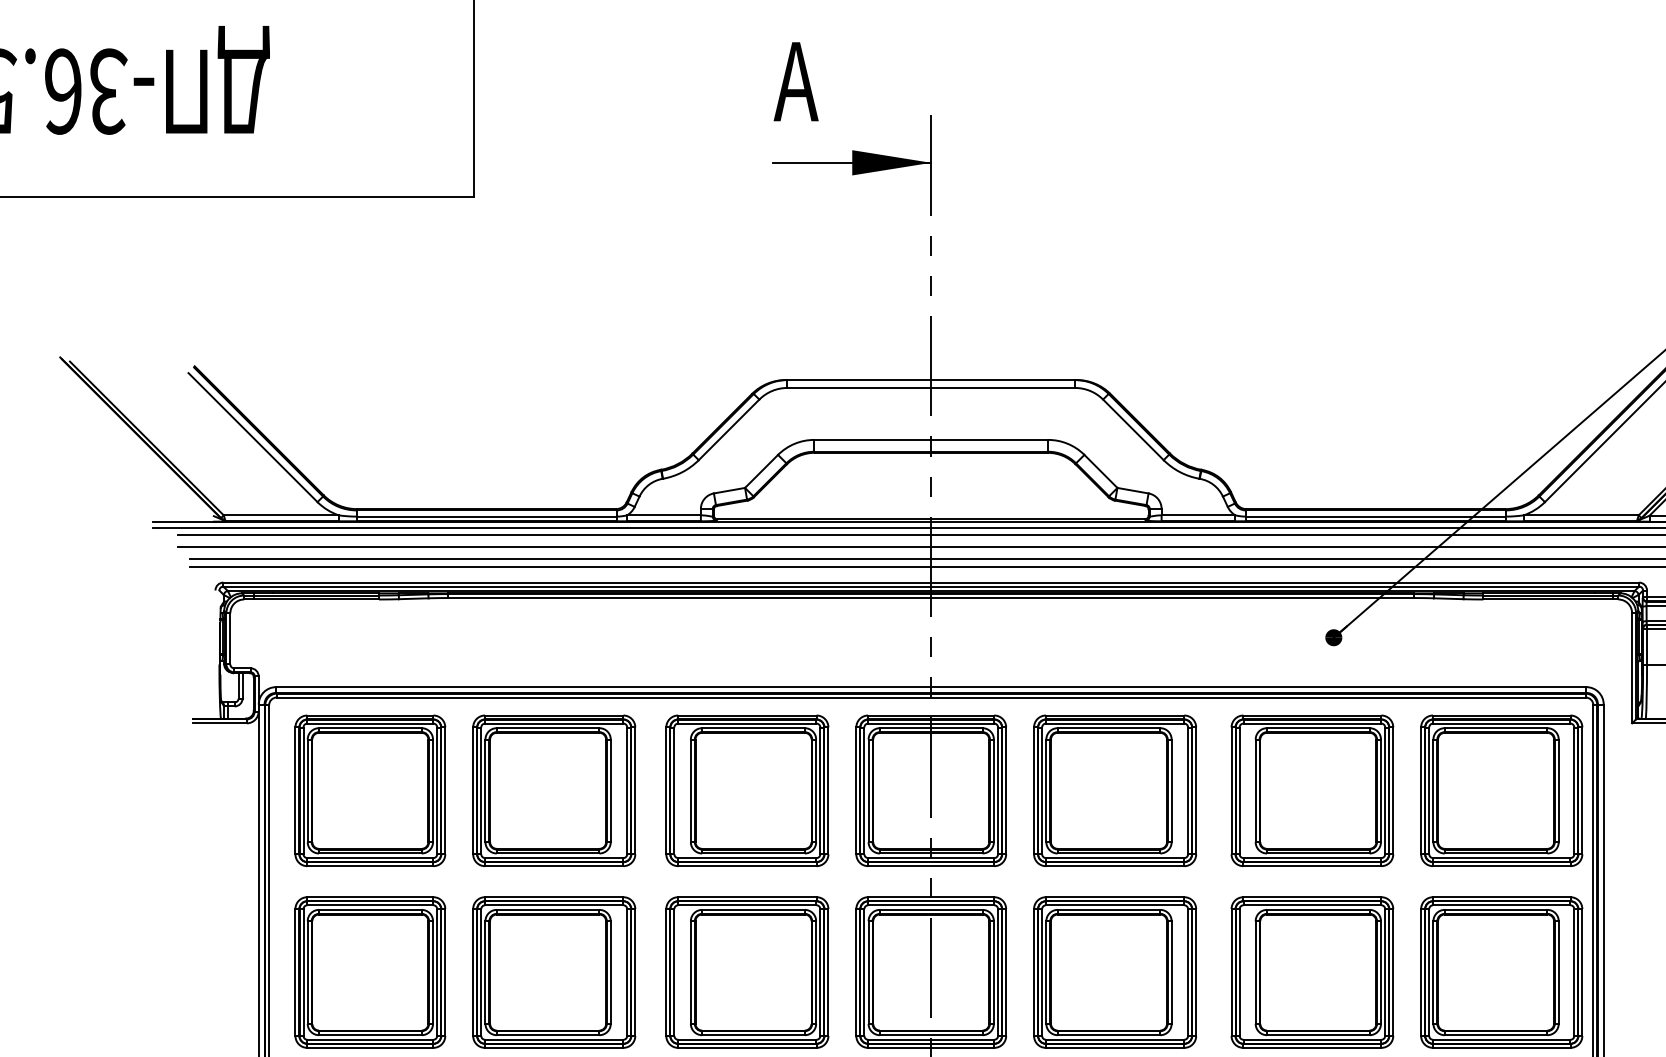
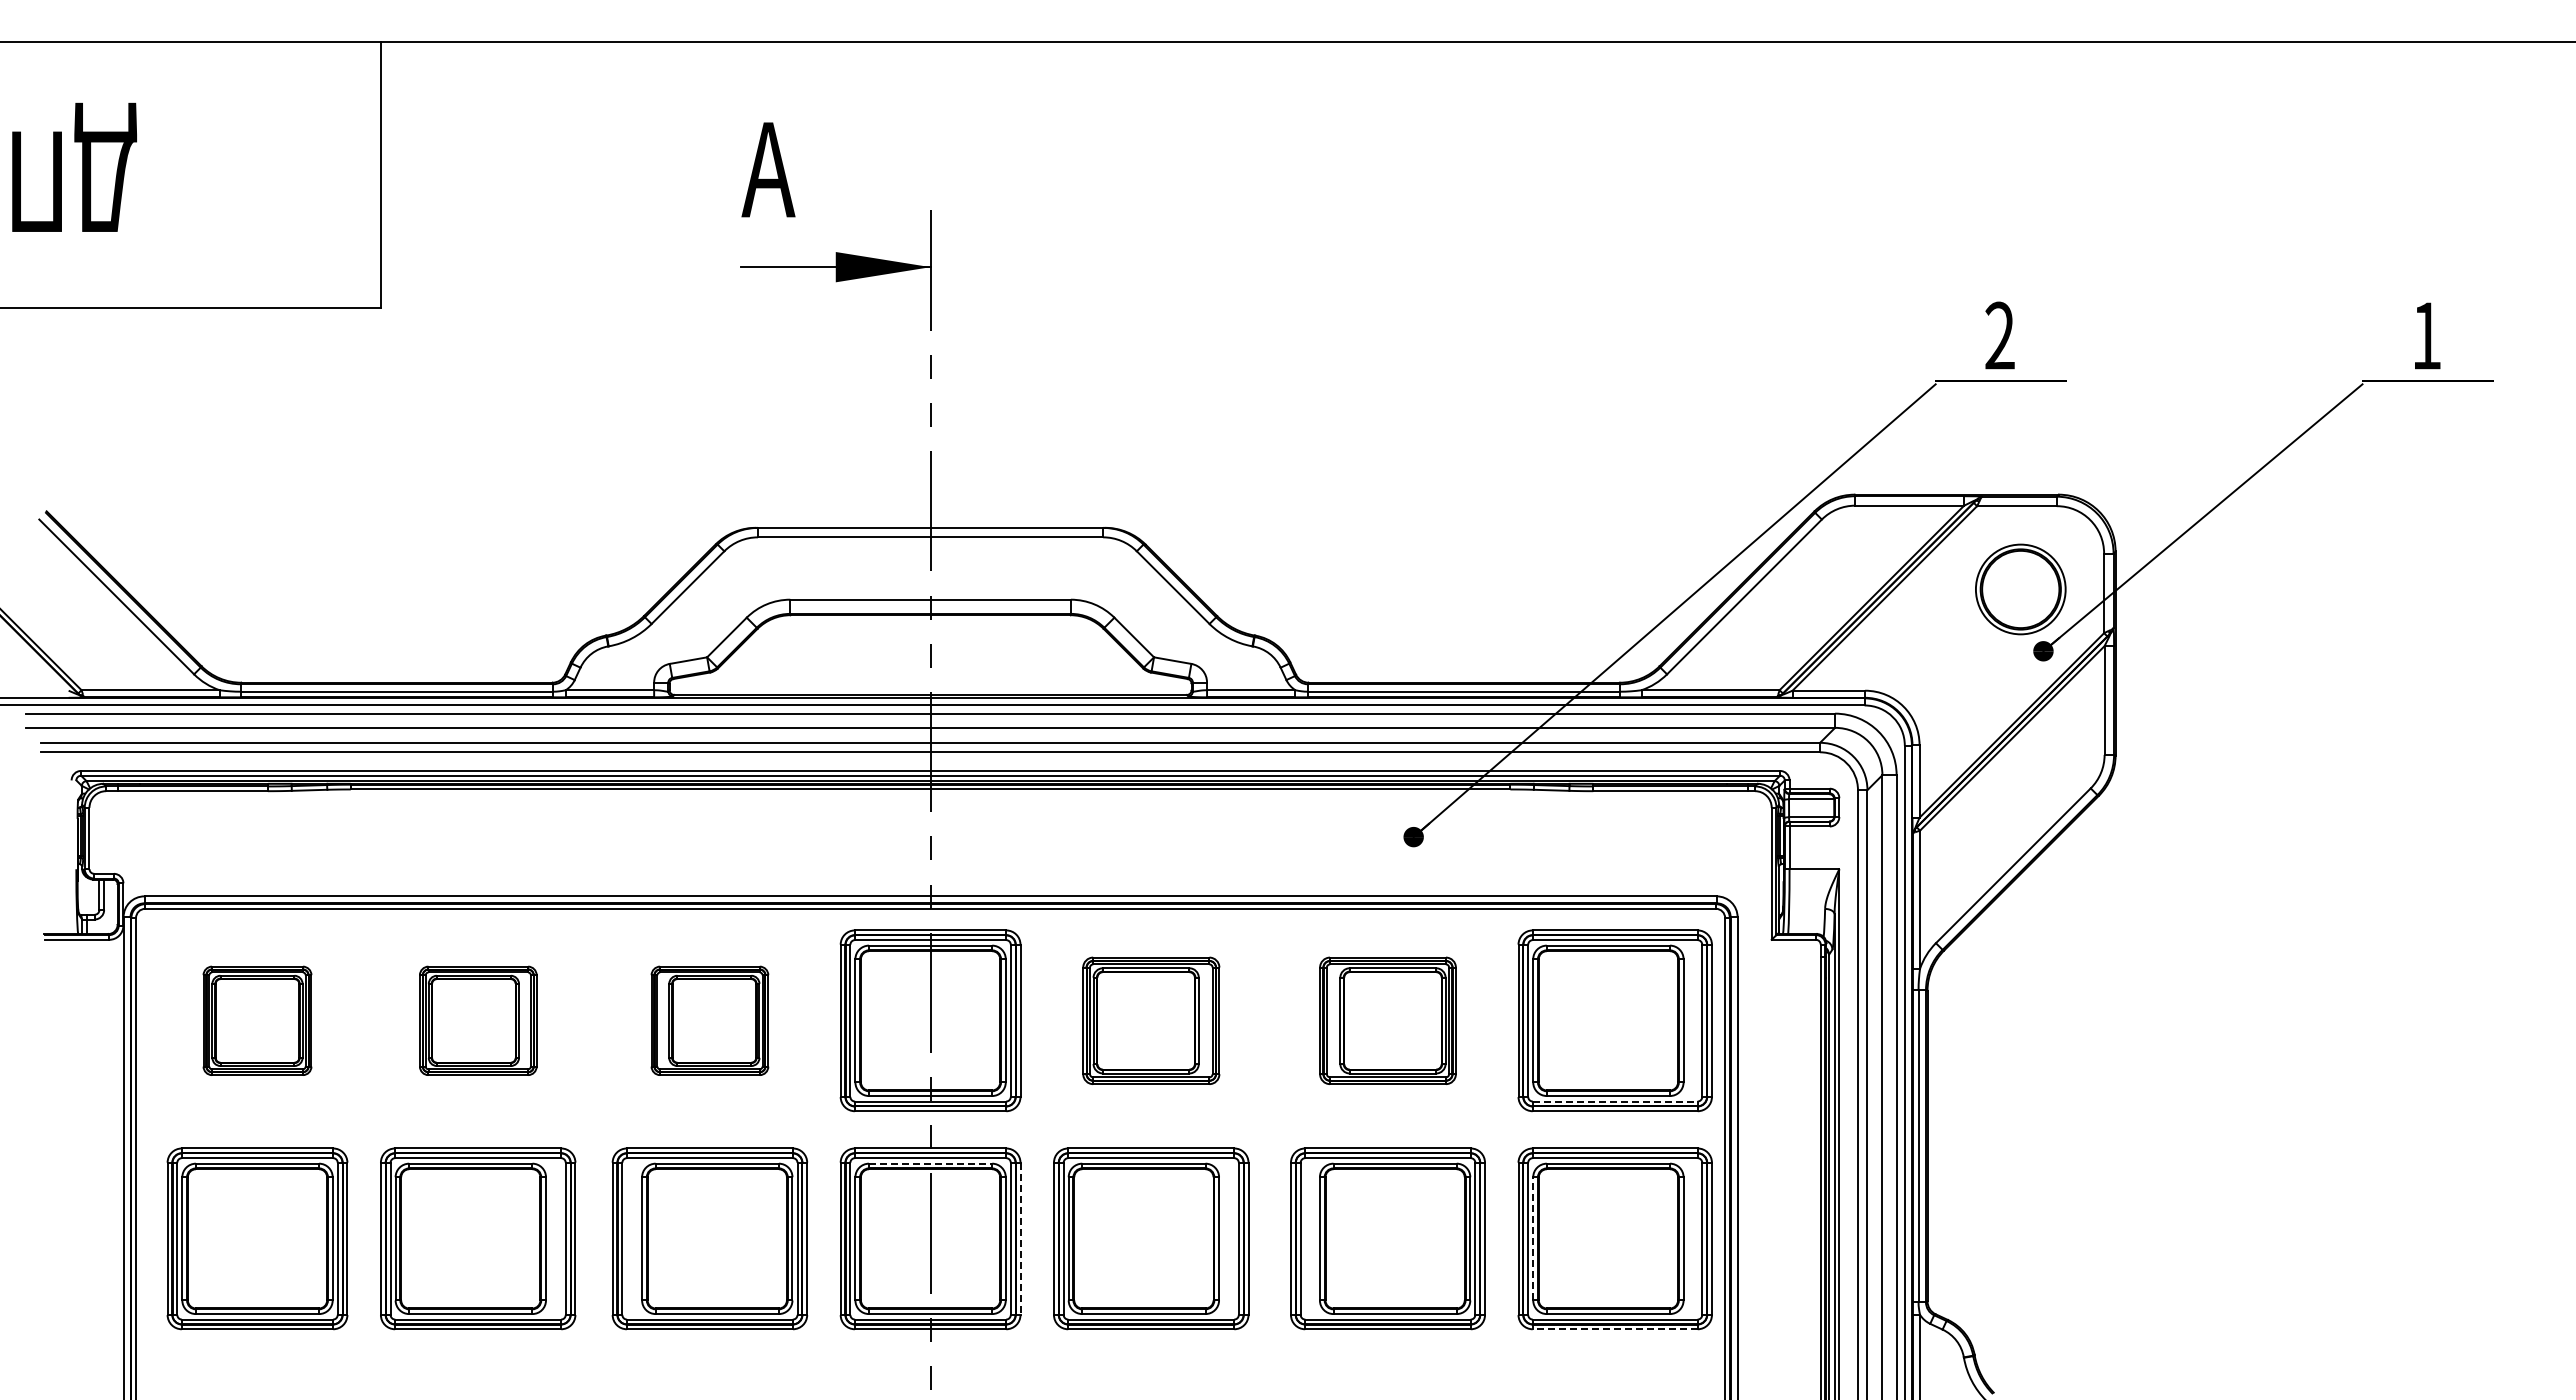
part: (370, 790) -> (257, 1020), size x0.6
part: (554, 790) -> (478, 1020), size x0.6
part: (747, 790) -> (709, 1020), size x0.6
part: (1115, 790) -> (1151, 1020), size x0.7
part: (1311, 790) -> (1387, 1020), size x0.7
line: (1501, 858) -> (1615, 1101), solid -> dashed
line: (931, 909) -> (930, 1163), solid -> dashed
line: (1433, 972) -> (1533, 1238), solid -> dashed
line: (1006, 973) -> (1020, 1239), solid -> dashed
line: (1501, 1048) -> (1615, 1329), solid -> dashed

